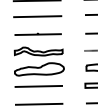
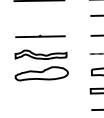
line: (37, 16) -> (39, 17), removed
line: (38, 85) -> (40, 90), removed
line: (38, 103) -> (40, 110), removed

